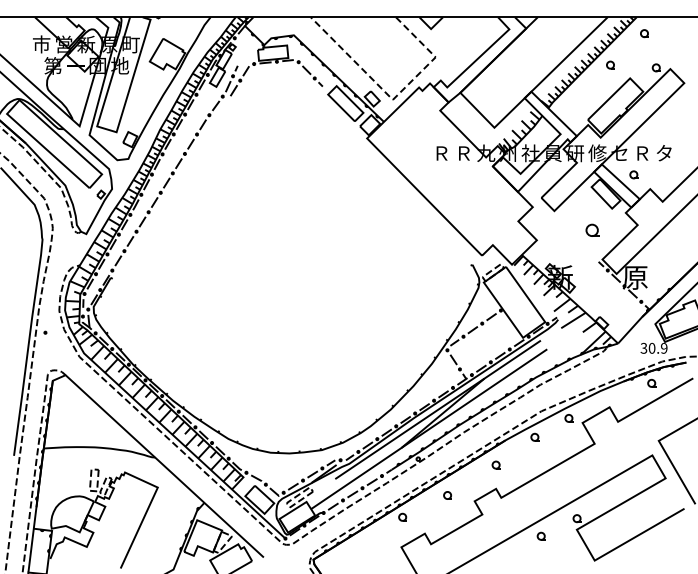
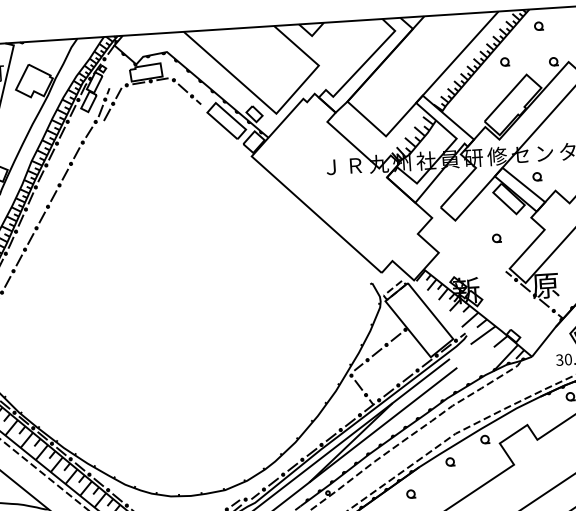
line: (392, 99) -> (275, 113), dashed -> solid
text: (441, 153) -> (331, 167), Ｒ -> Ｊ
text: (642, 153) -> (544, 153), Ｒ -> ン
part: (591, 229) -> (495, 237), size x0.62

